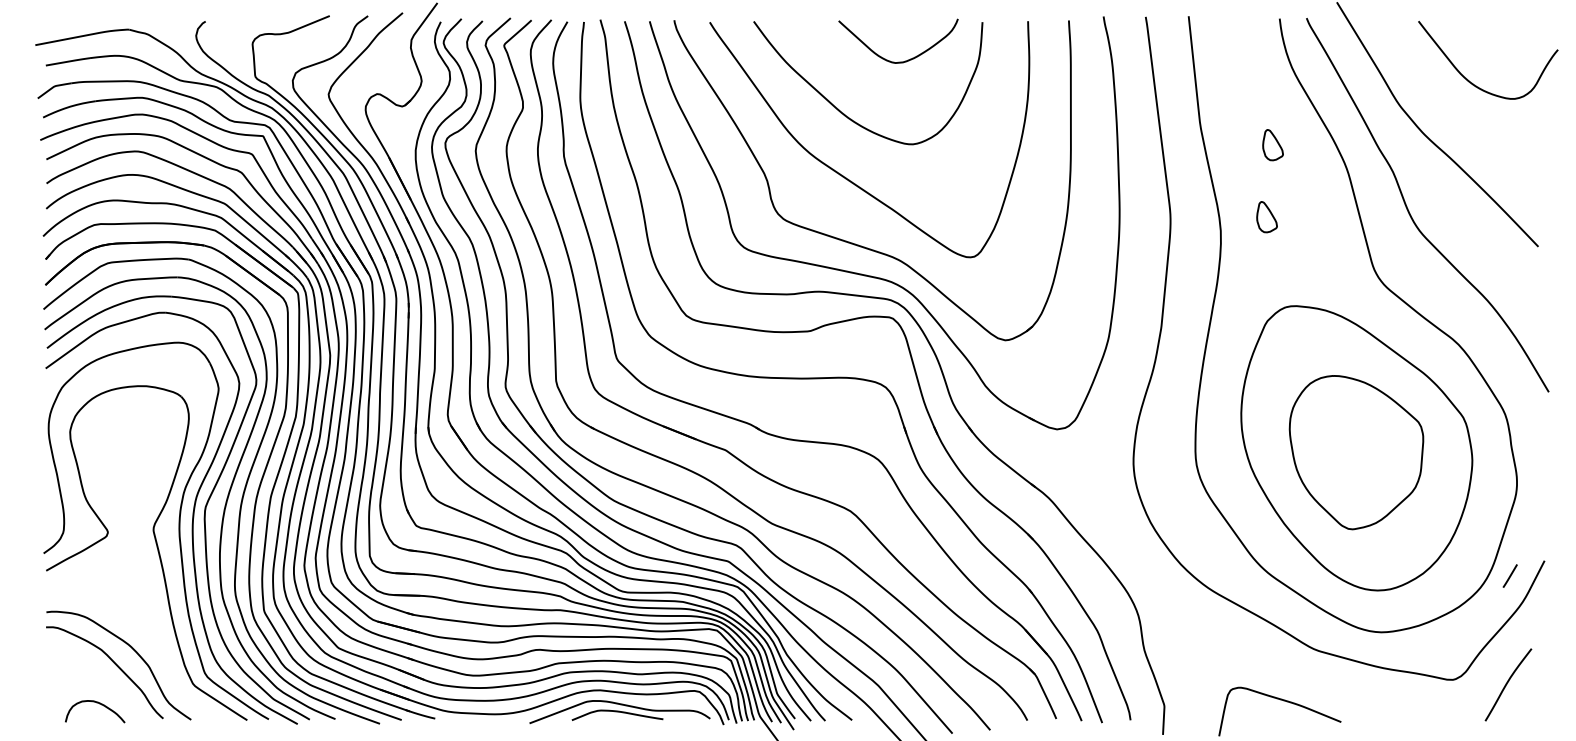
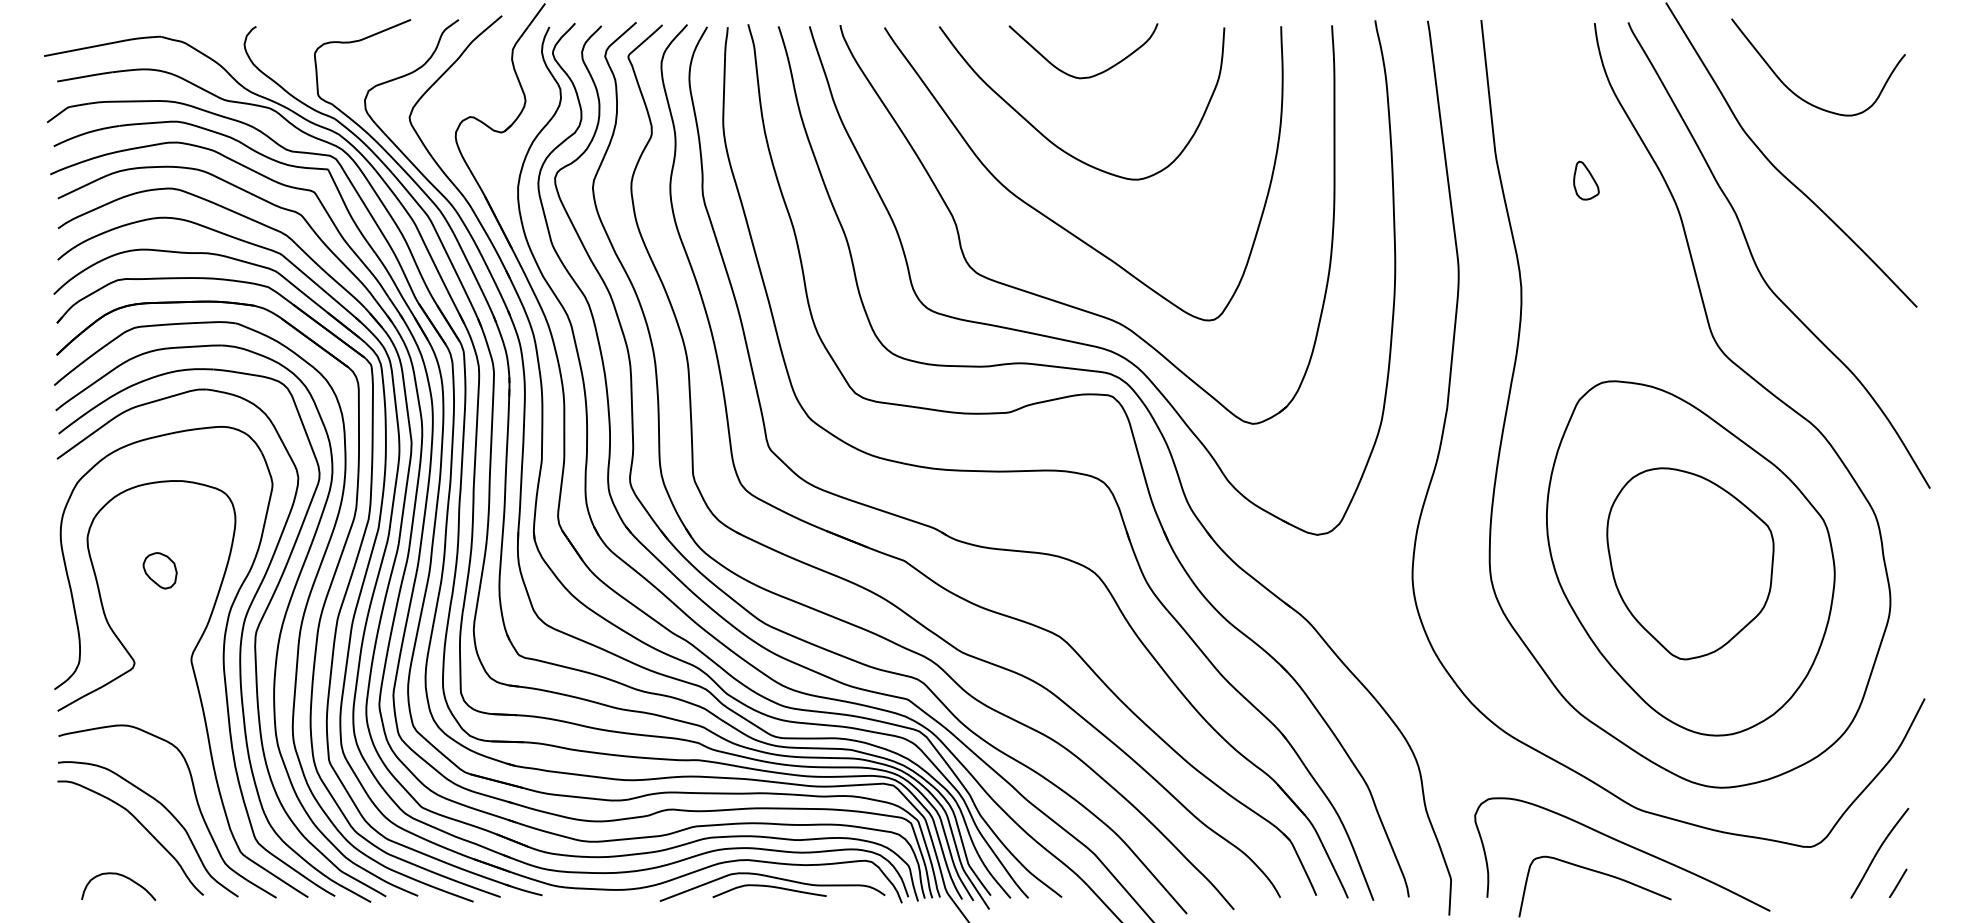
curve: (898, 61) -> (1083, 76), moved
curve: (1472, 82) -> (1798, 95), moved
part: (1266, 217) -> (1578, 270), removed
part: (128, 458) -> (160, 571), added
line: (1509, 575) -> (1897, 882), moved
curve: (157, 644) -> (196, 802), added
curve: (1303, 678) -> (1624, 845), added

